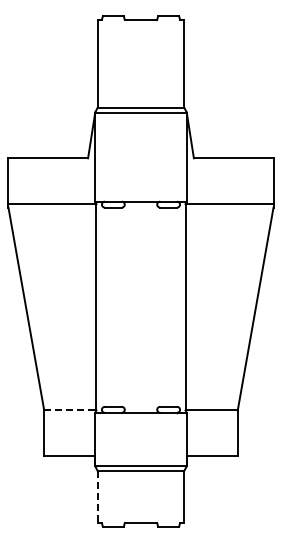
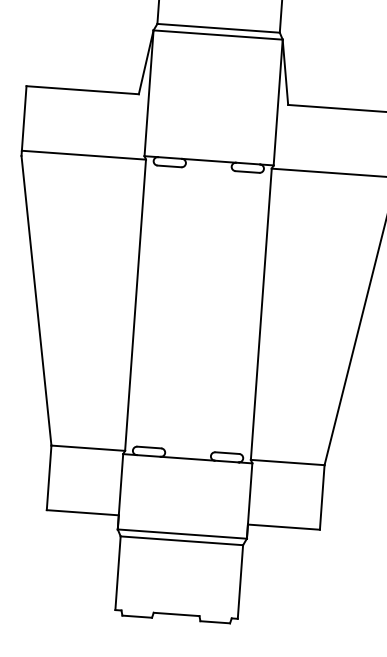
line: (70, 410) -> (88, 448), dashed -> solid
line: (97, 497) -> (117, 573), dashed -> solid

